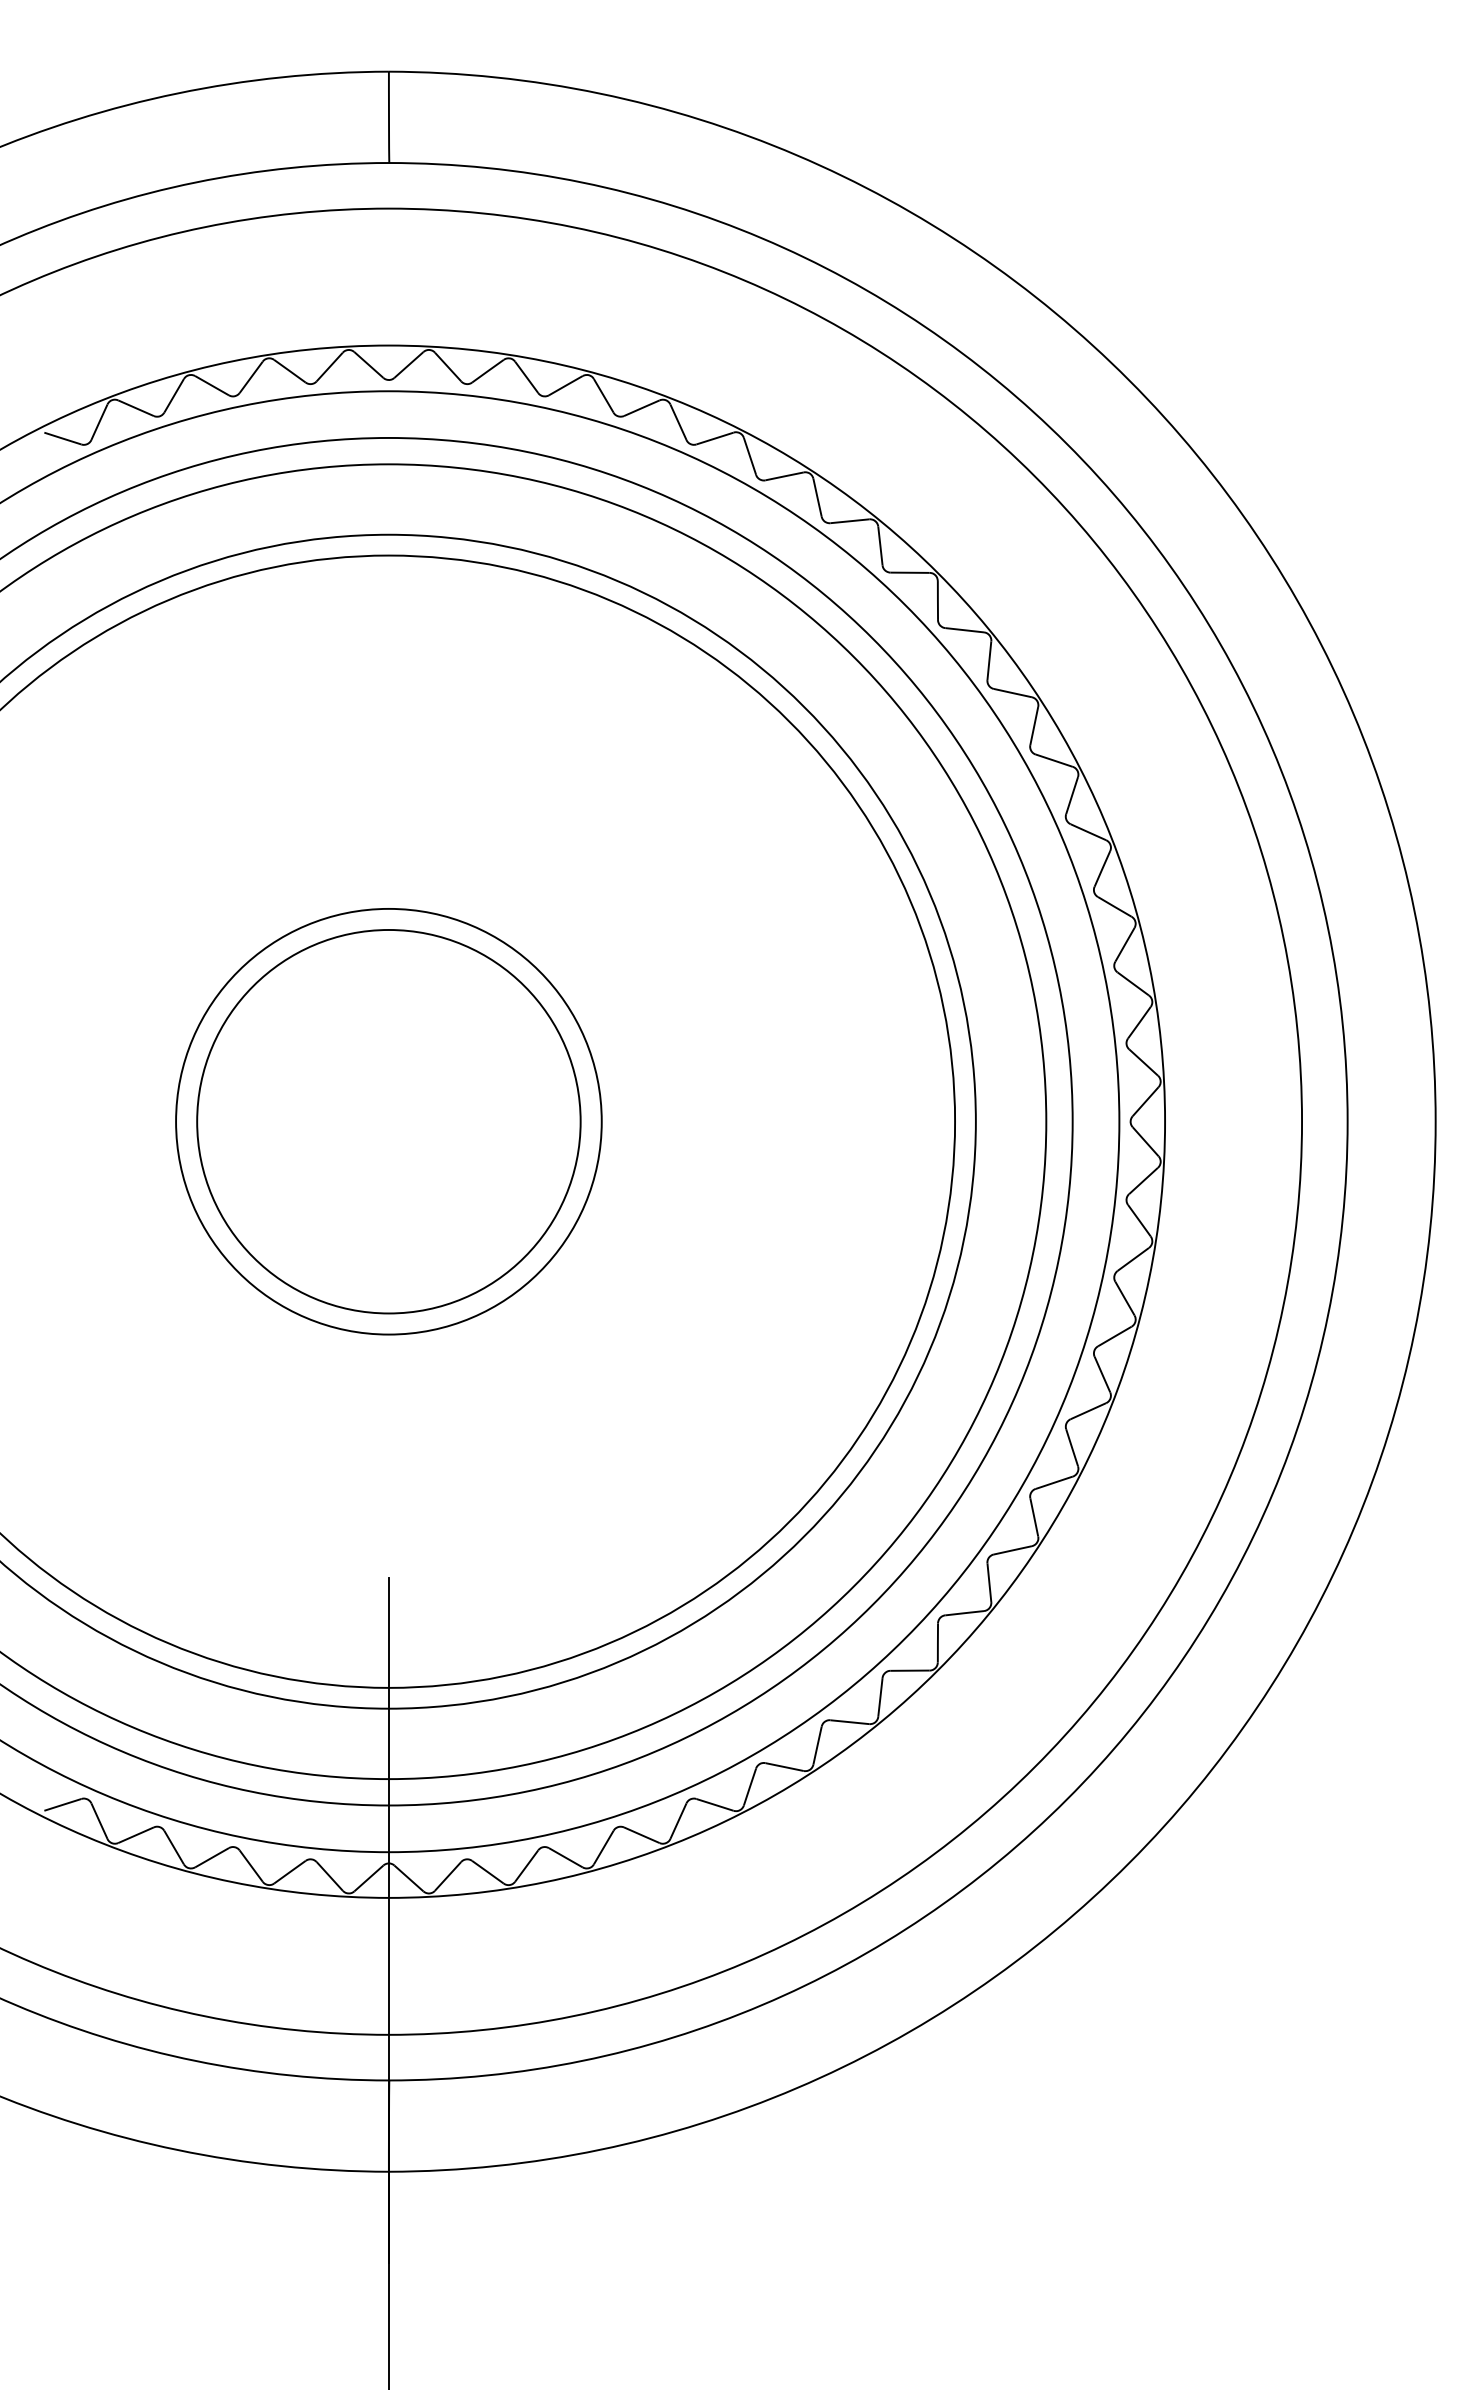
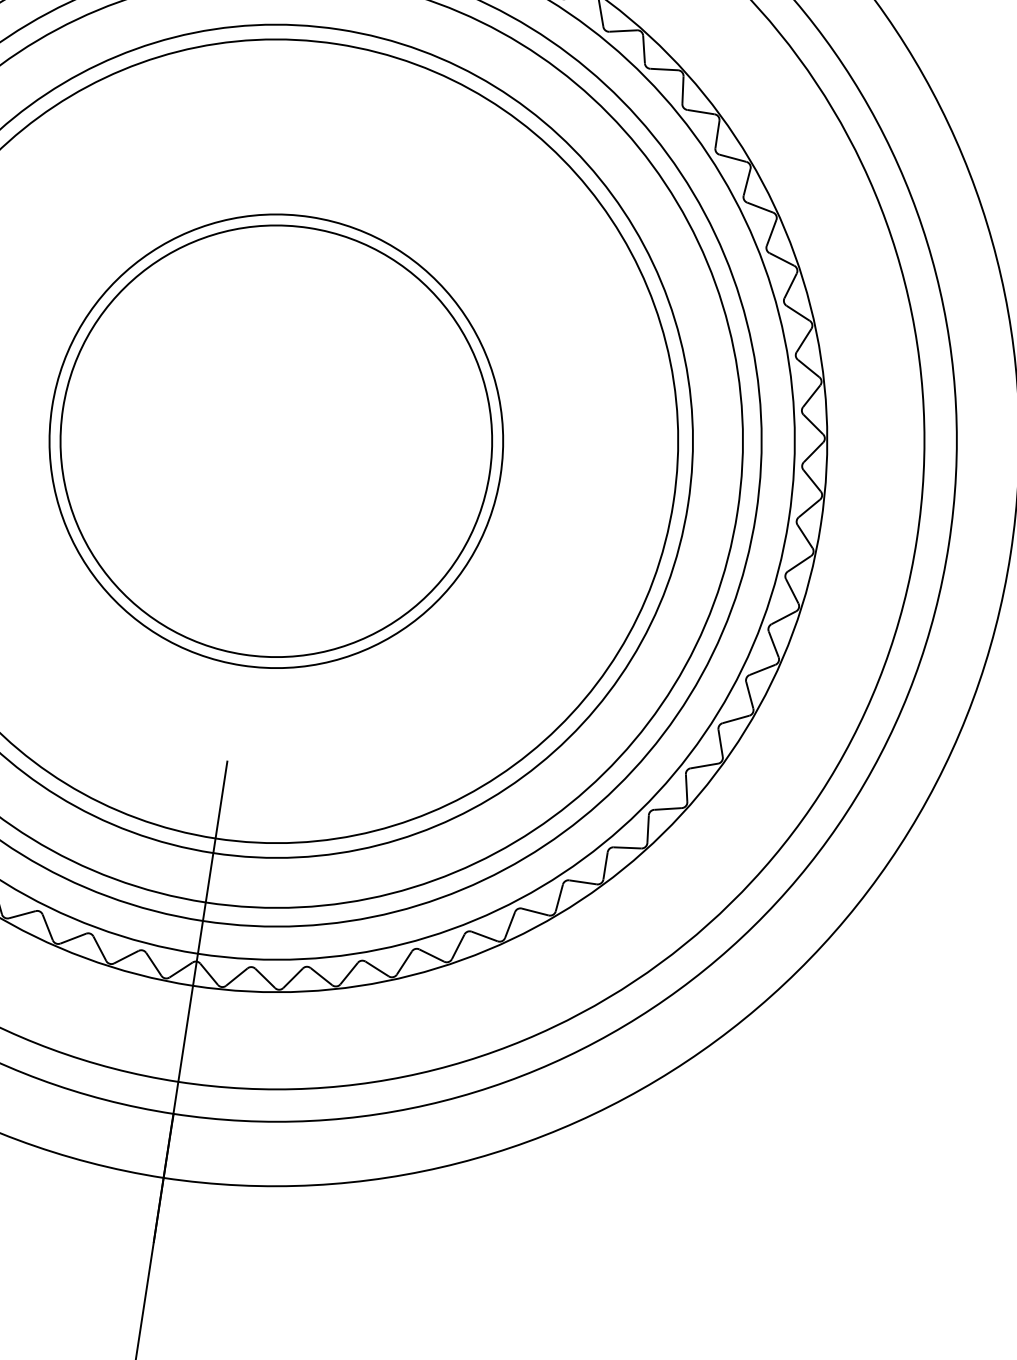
circle: (388, 1121) -> (276, 441), size x1.43
circle: (388, 1121) -> (276, 441), size x1.67

